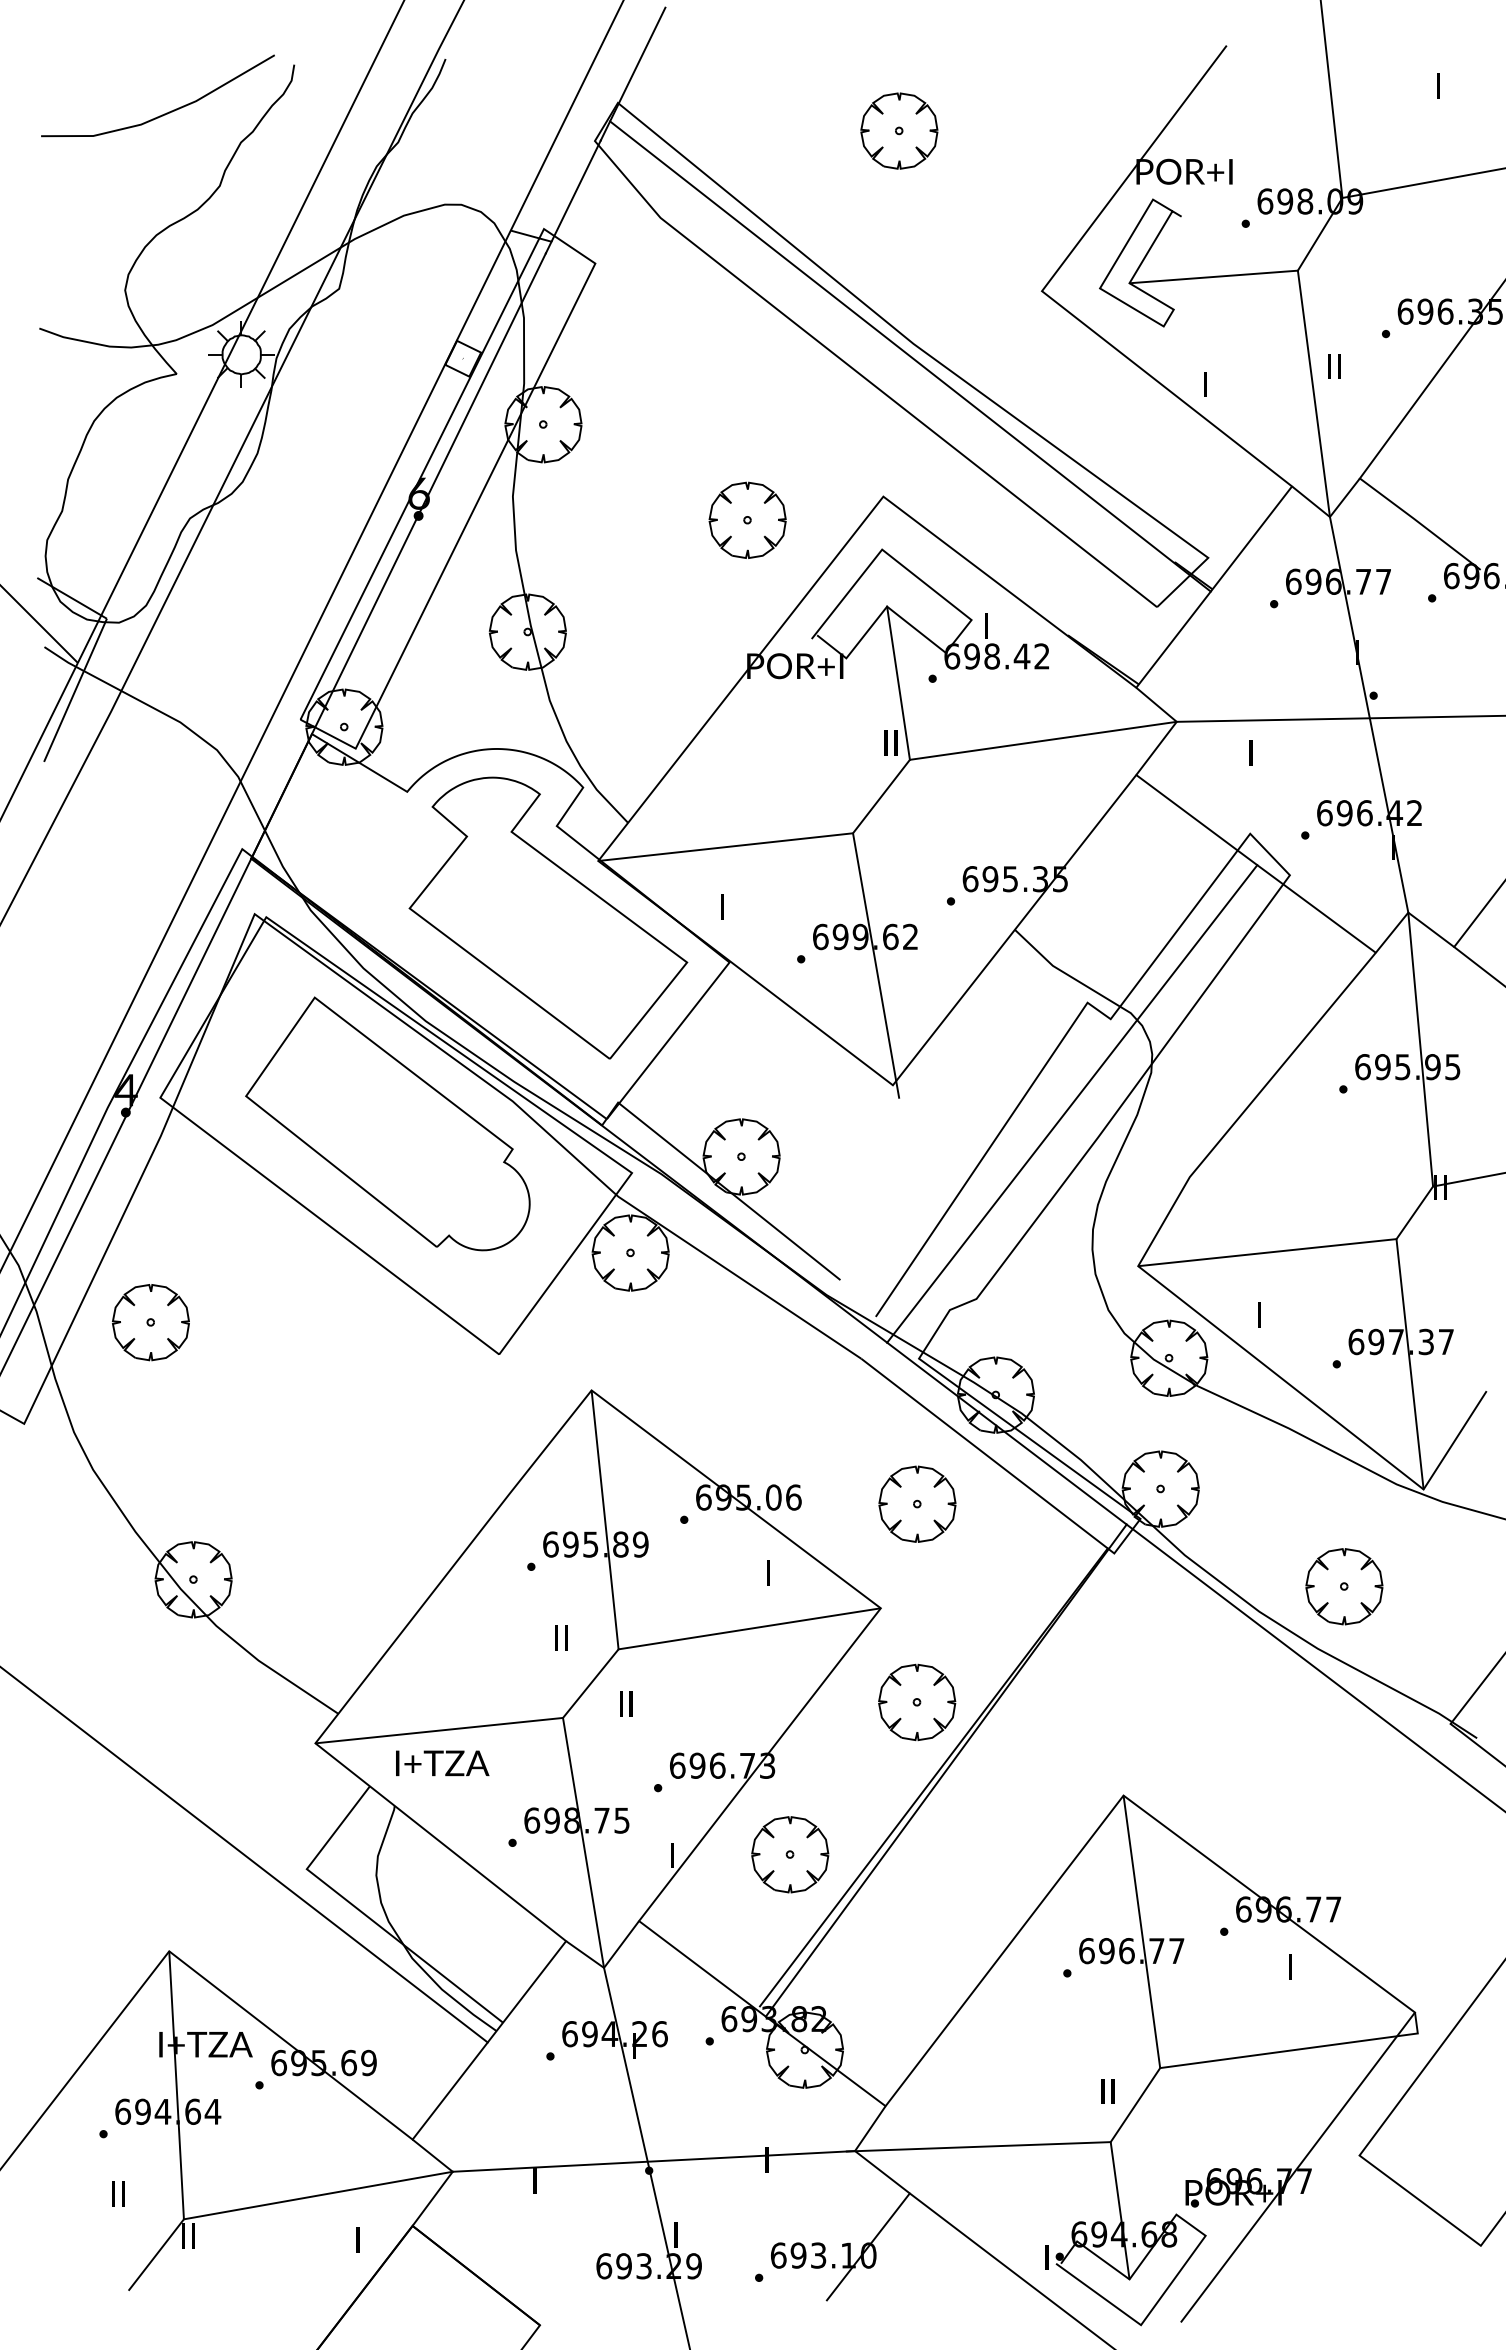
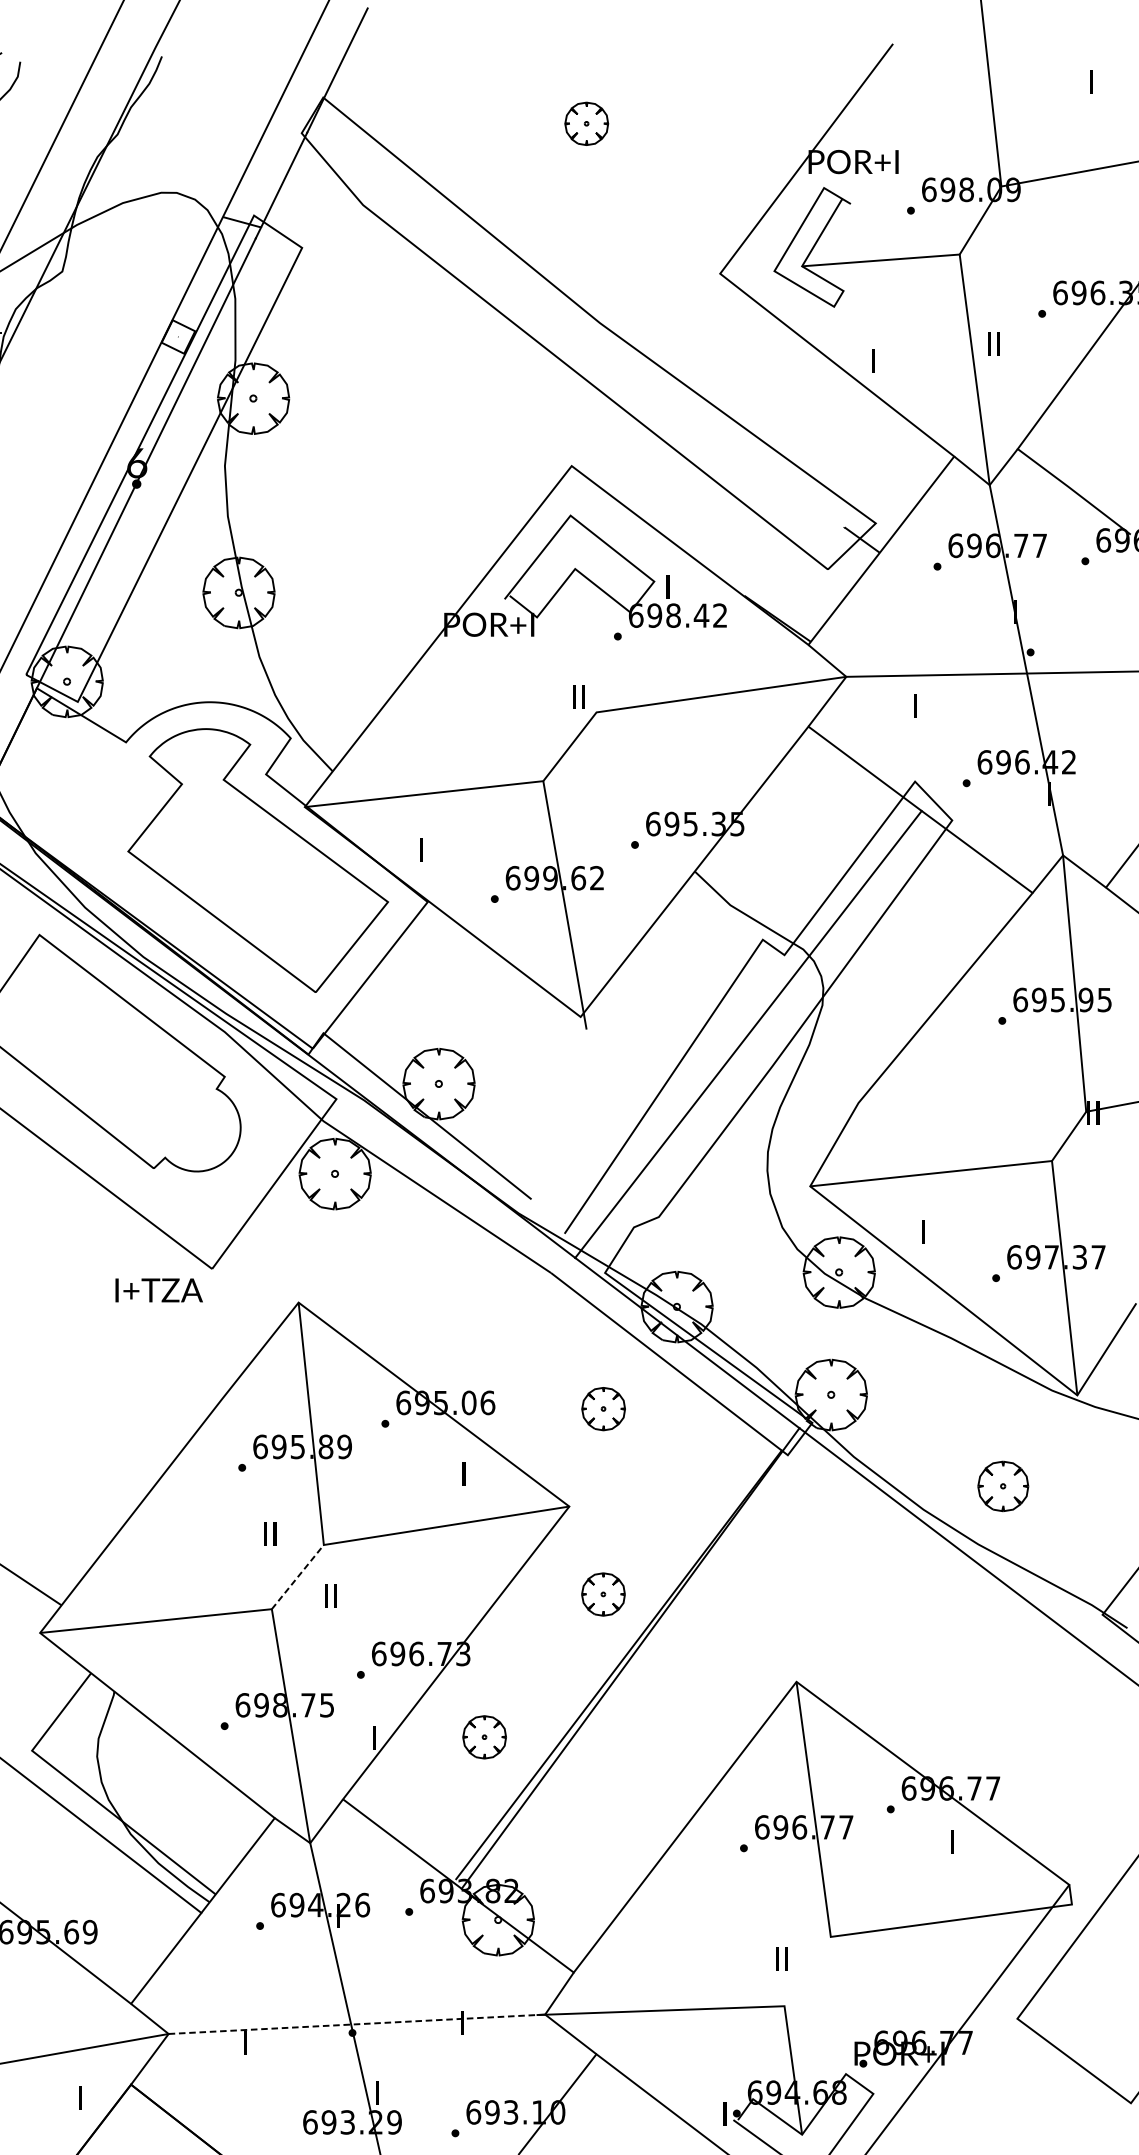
part: (899, 130) -> (586, 123), size x0.6
line: (910, 356) -> (597, 334), removed
part: (747, 519) -> (444, 487), removed
line: (898, 682) -> (585, 640), removed
part: (917, 1503) -> (603, 1408), size x0.6
part: (1344, 1586) -> (1003, 1486), size x0.7
line: (591, 1683) -> (298, 1576), solid -> dashed
part: (917, 1701) -> (603, 1593), size x0.6
text: (442, 1763) -> (159, 1290), moved
part: (790, 1854) -> (484, 1737), size x0.6
line: (1135, 2105) -> (807, 1971), removed
line: (654, 2161) -> (357, 2024), solid -> dashed

